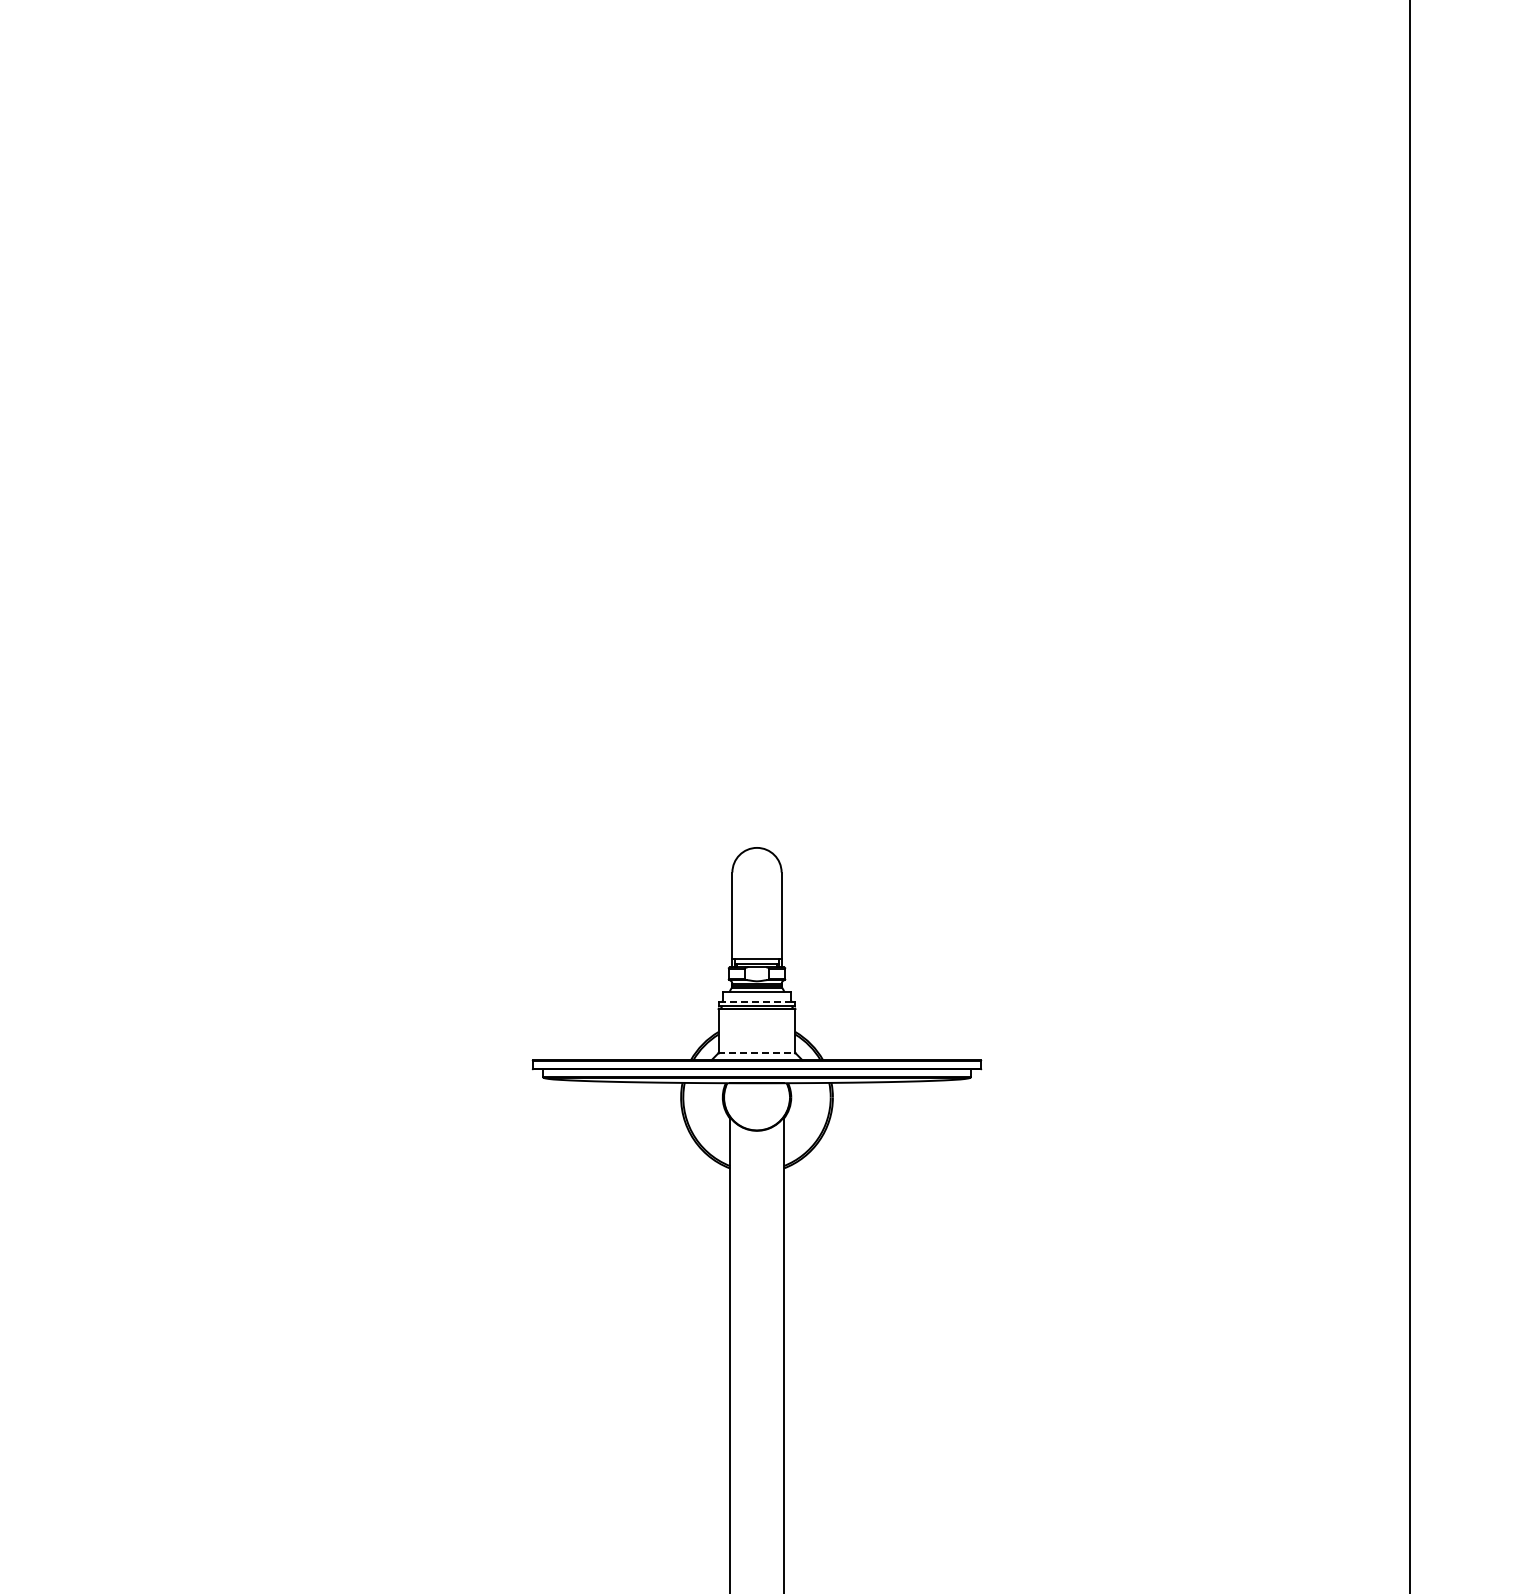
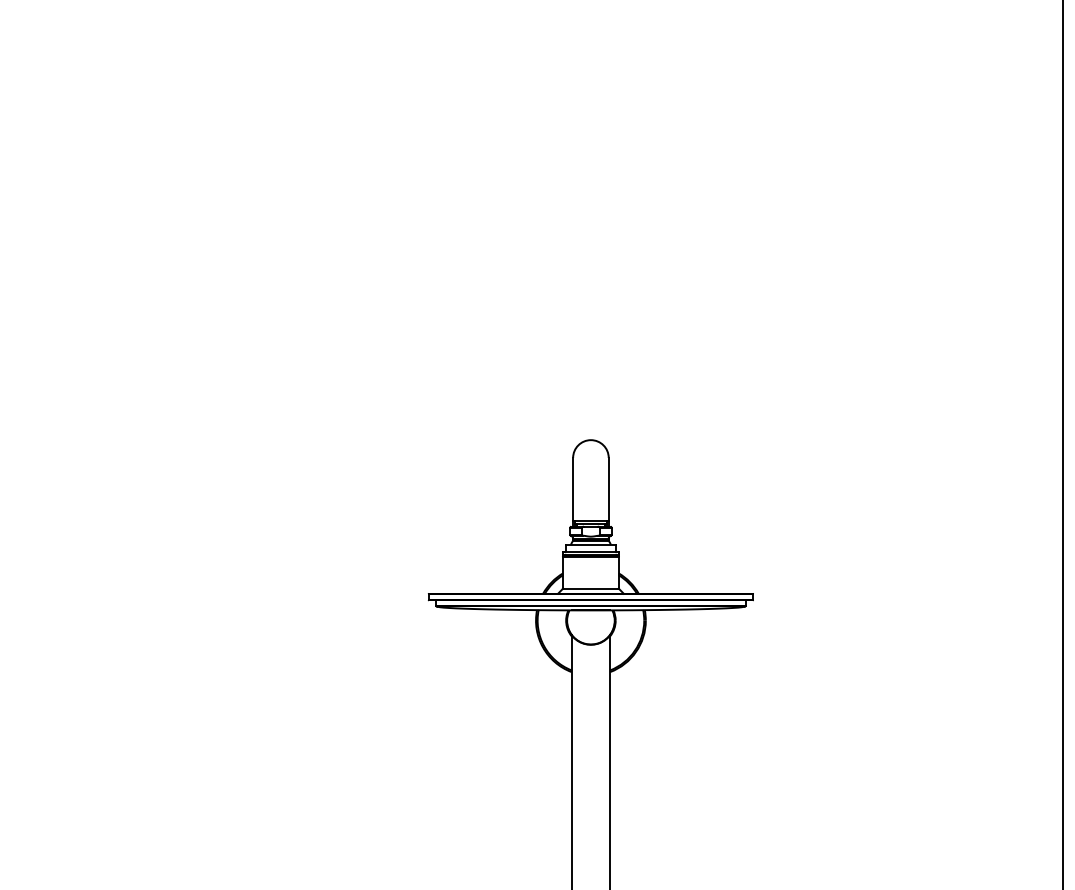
line: (756, 1001) -> (590, 551), dashed -> solid
line: (757, 1053) -> (591, 588), dashed -> solid

